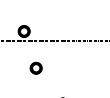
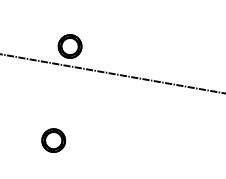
part: (35, 67) -> (52, 138), moved

